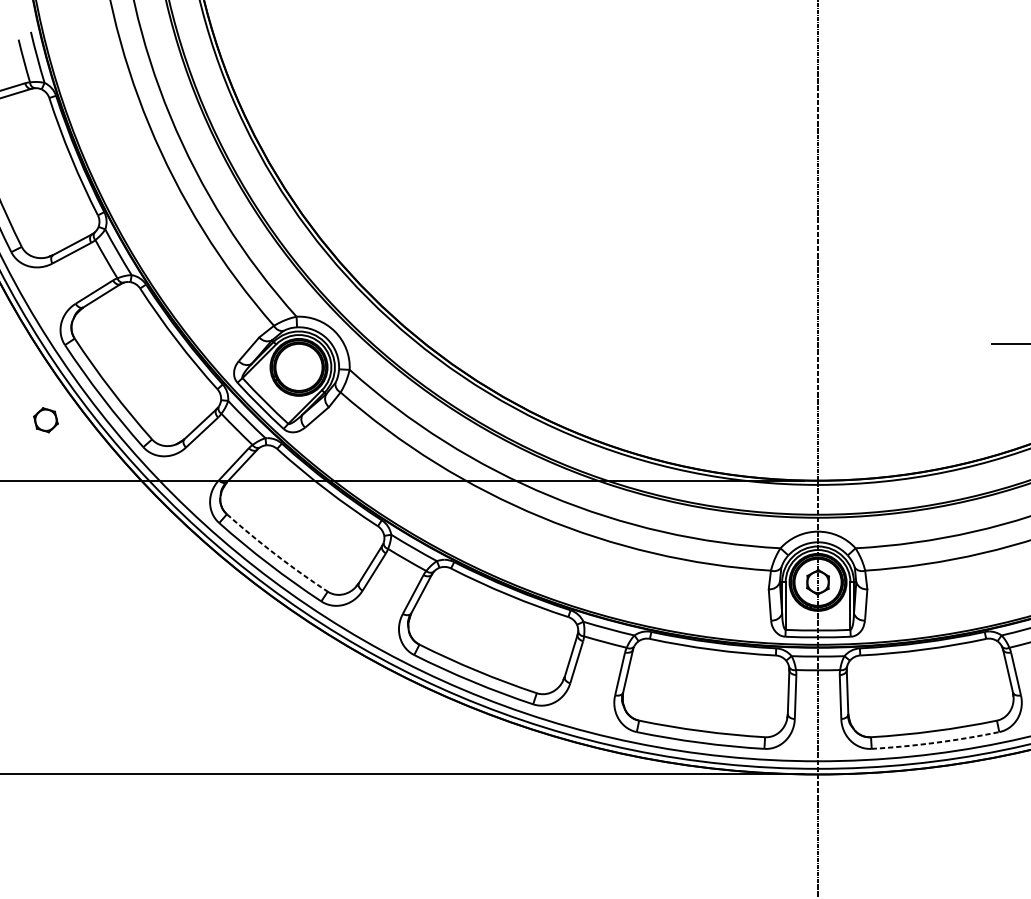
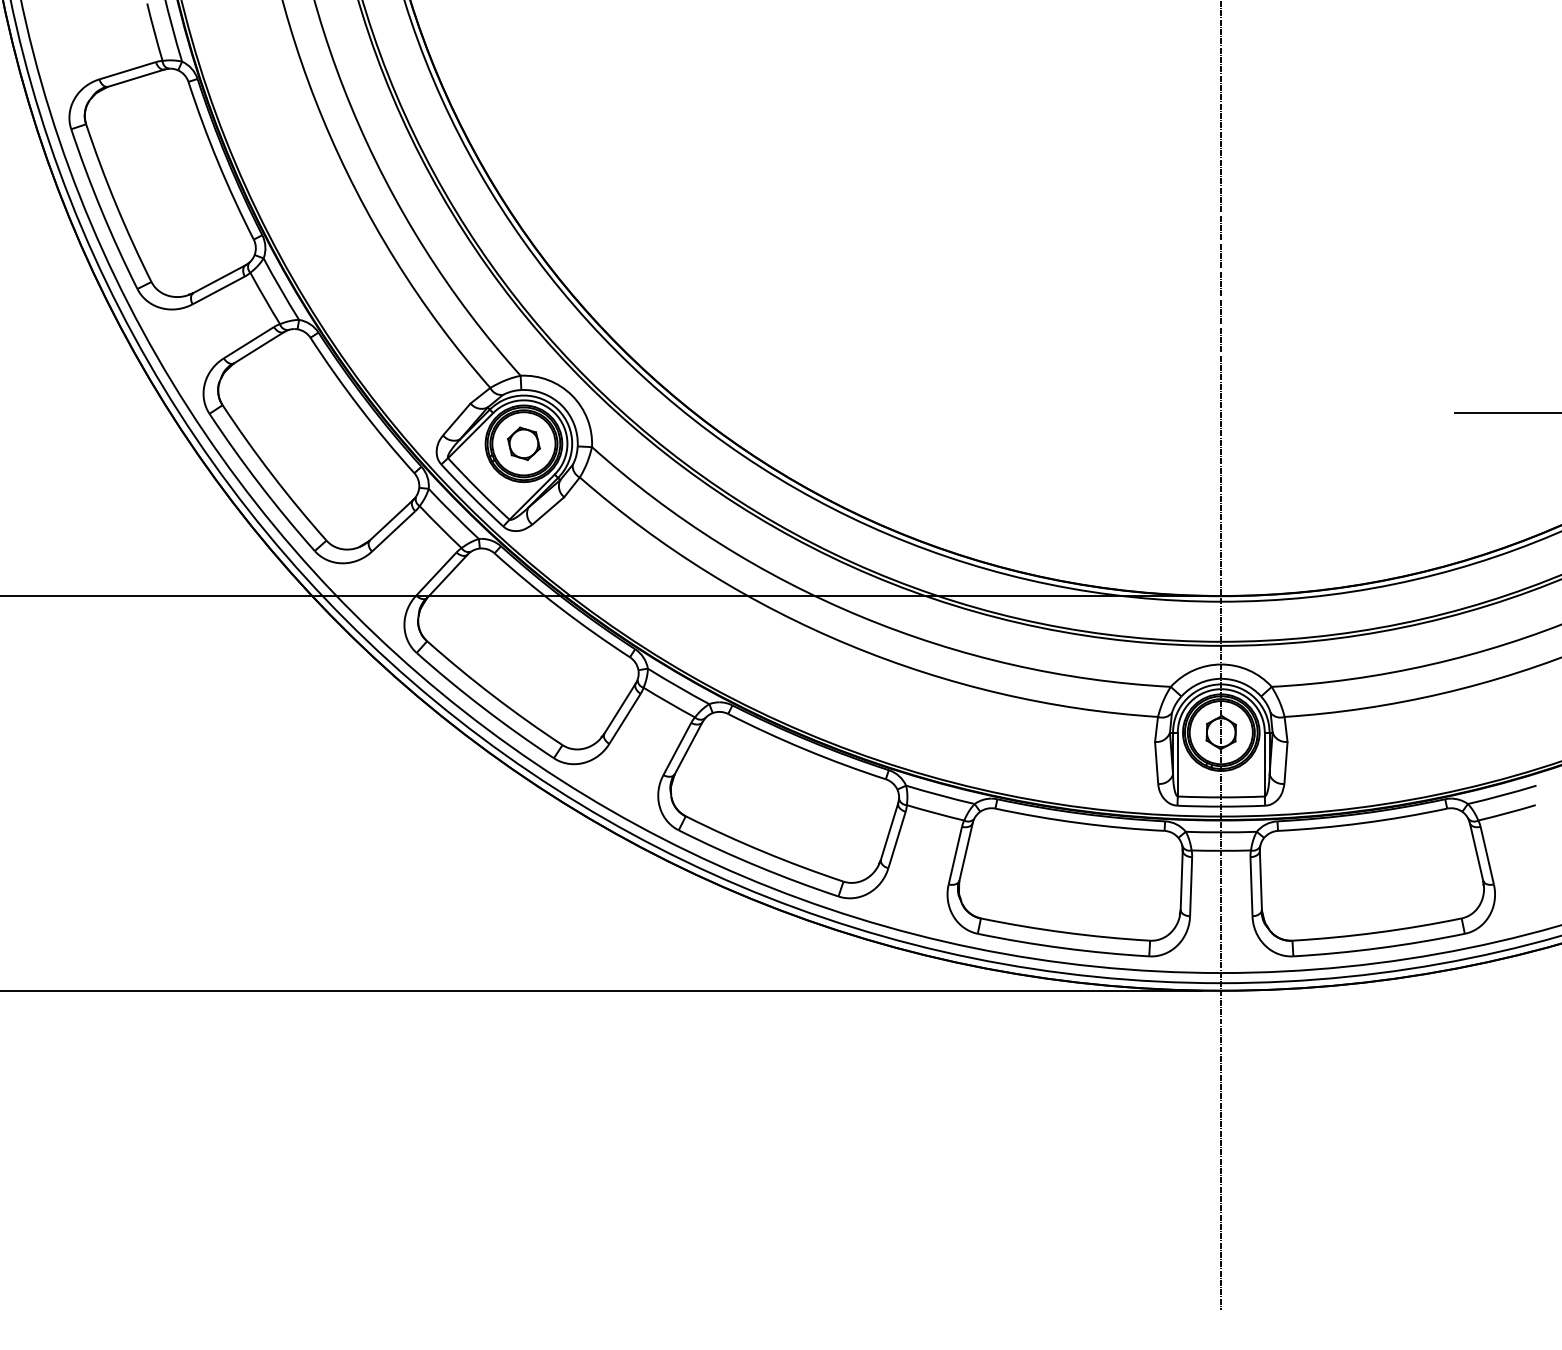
part: (45, 419) -> (523, 443), moved
arc: (276, 554) -> (493, 695), dashed -> solid
arc: (935, 743) -> (1379, 948), dashed -> solid

